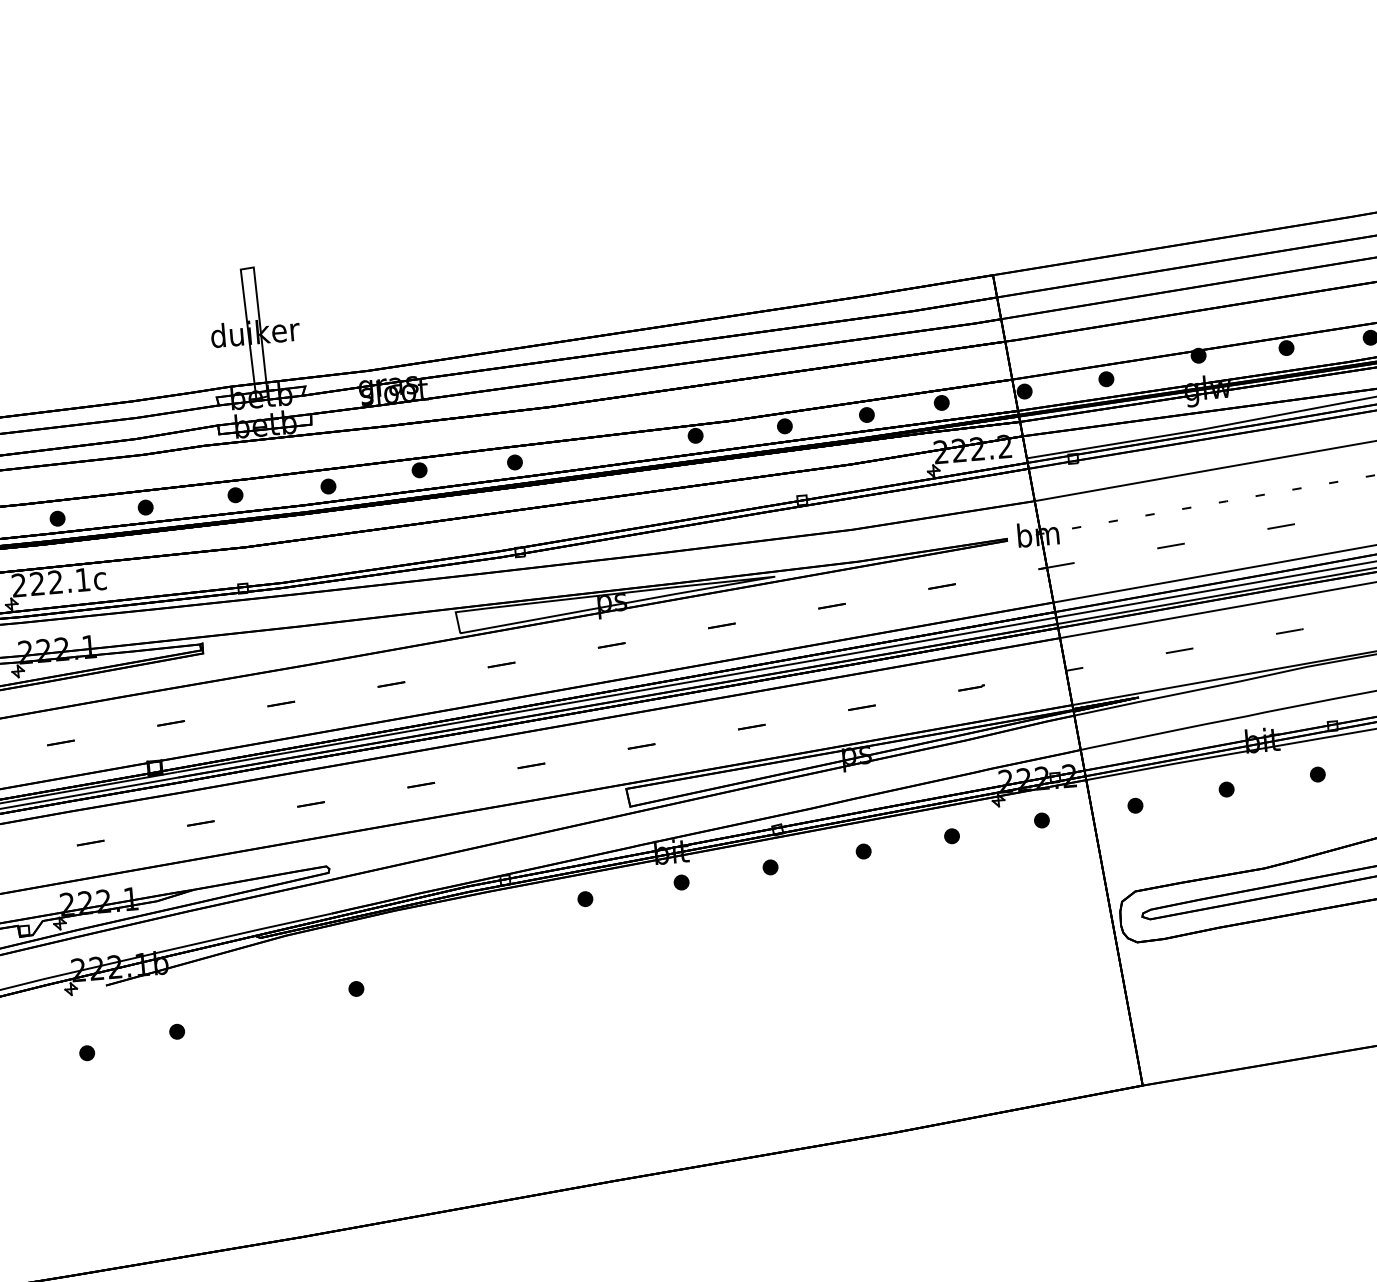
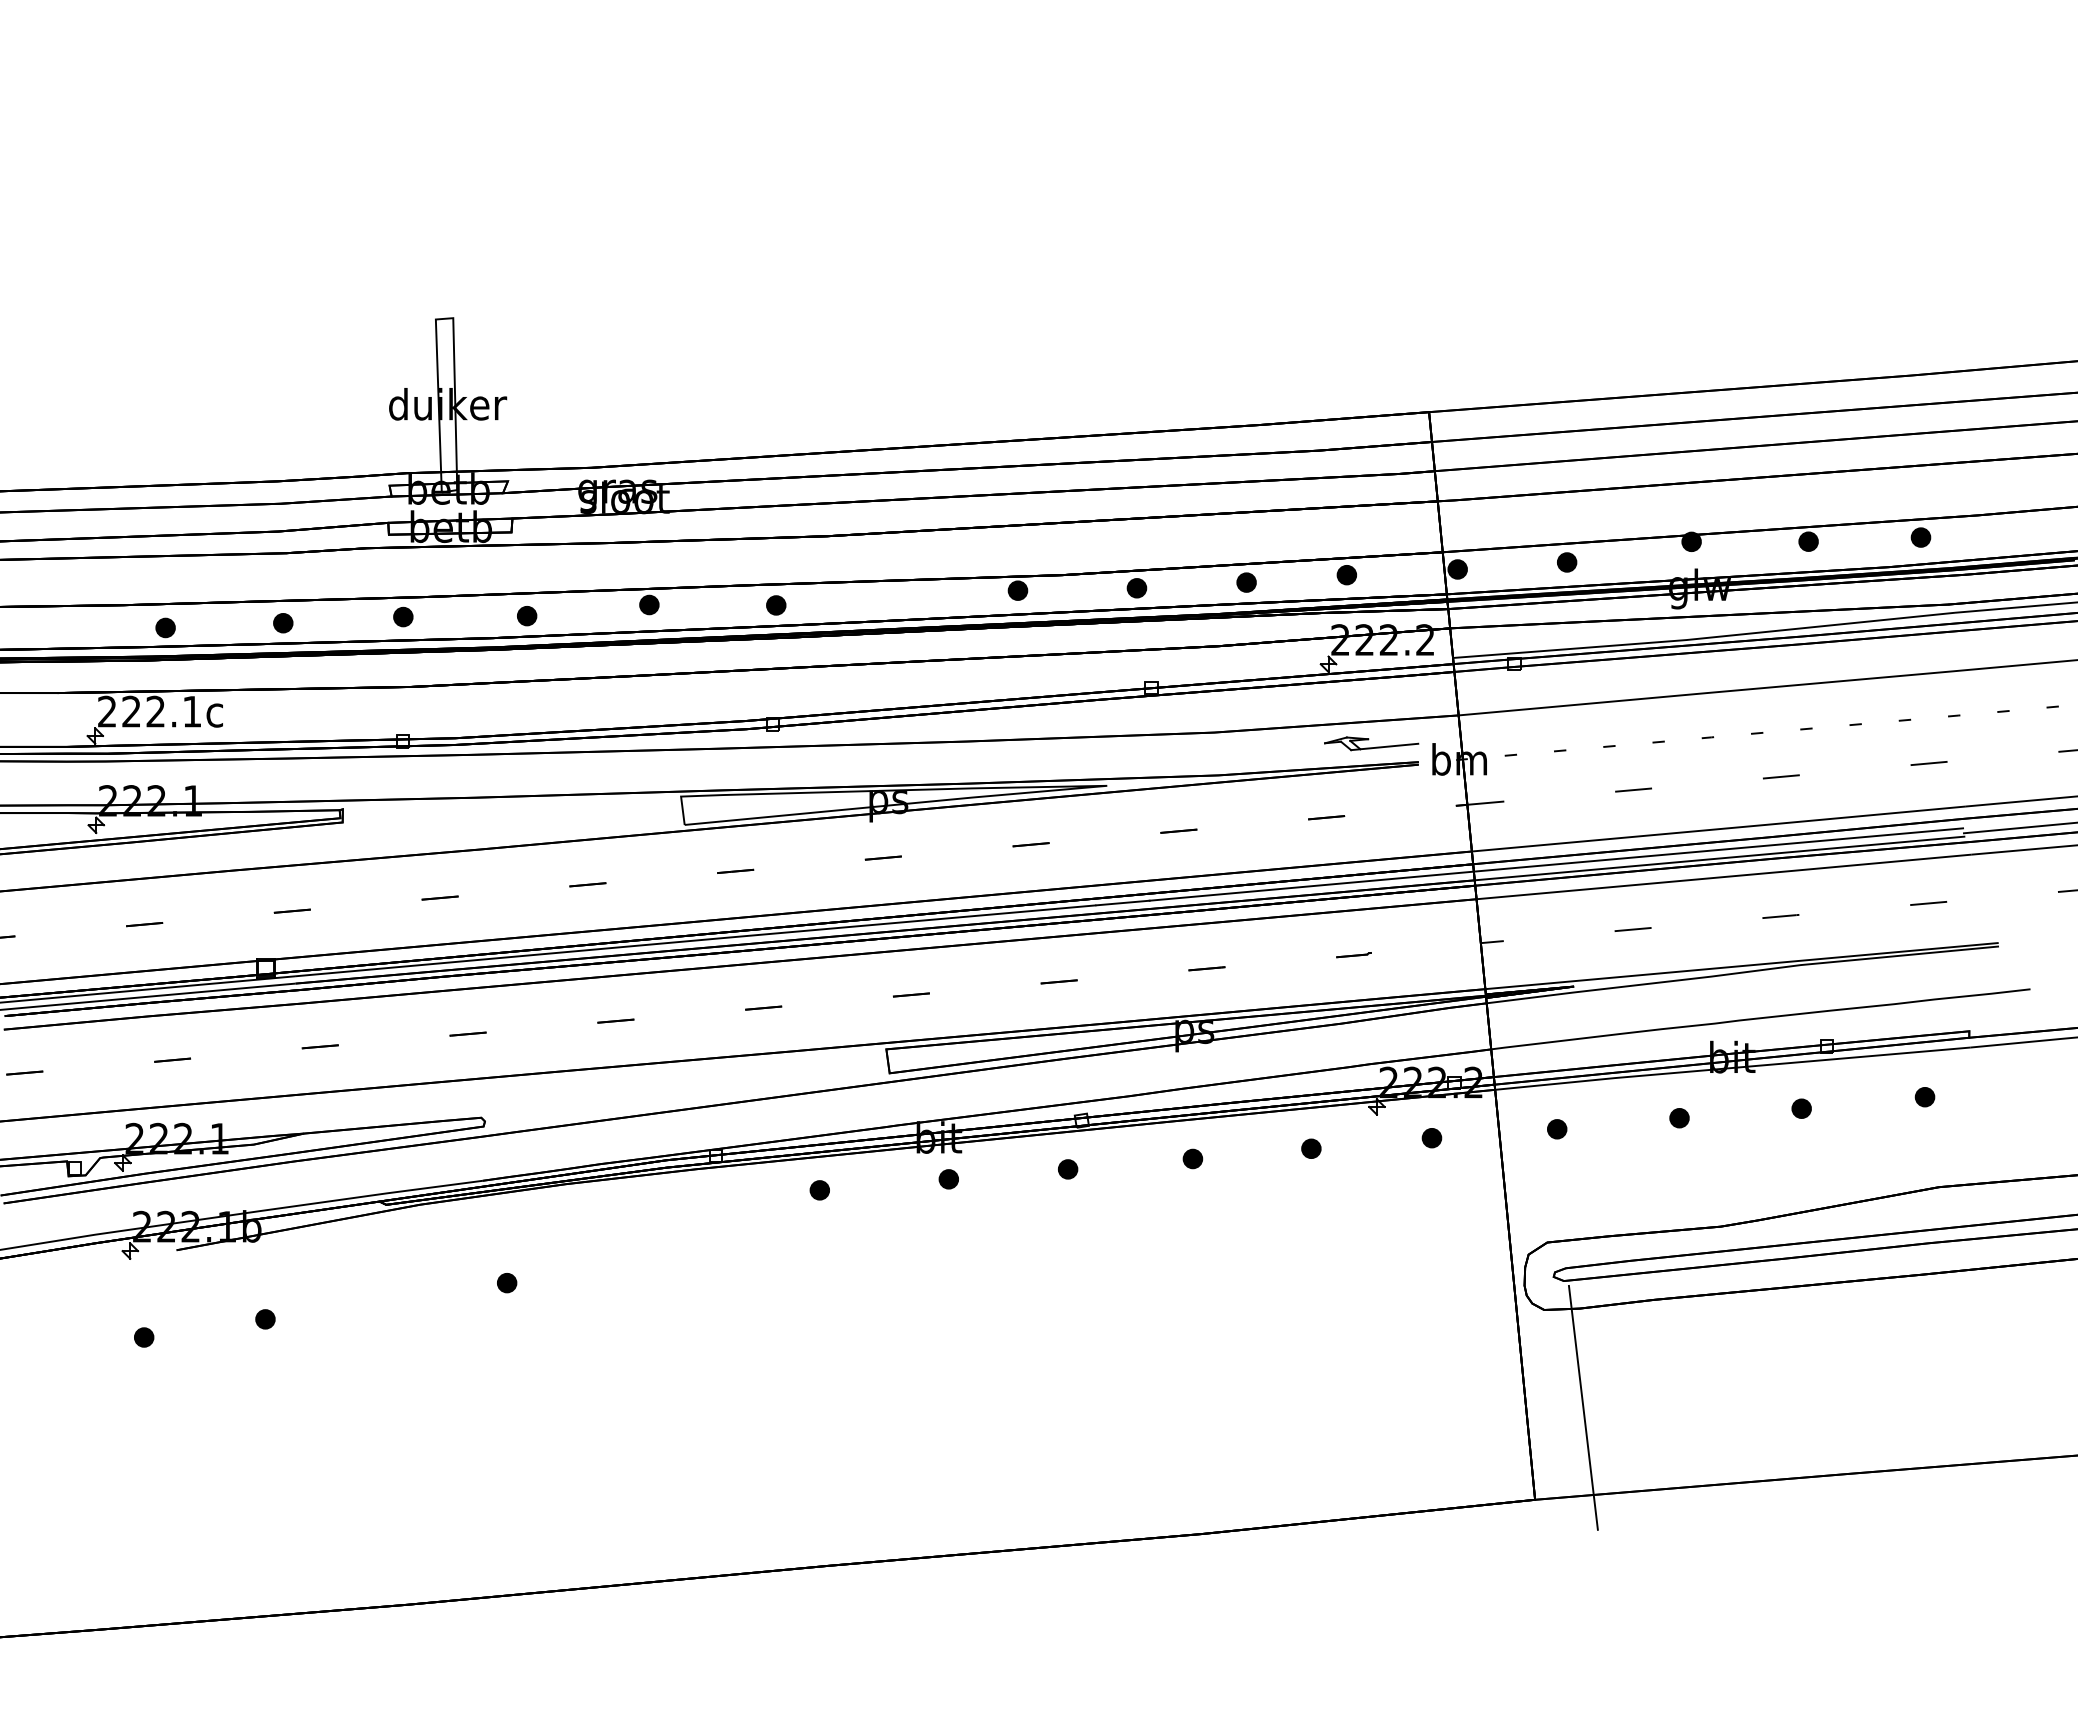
part: (971, 527) -> (1371, 743), added
line: (1172, 1013) -> (1582, 1407), added

